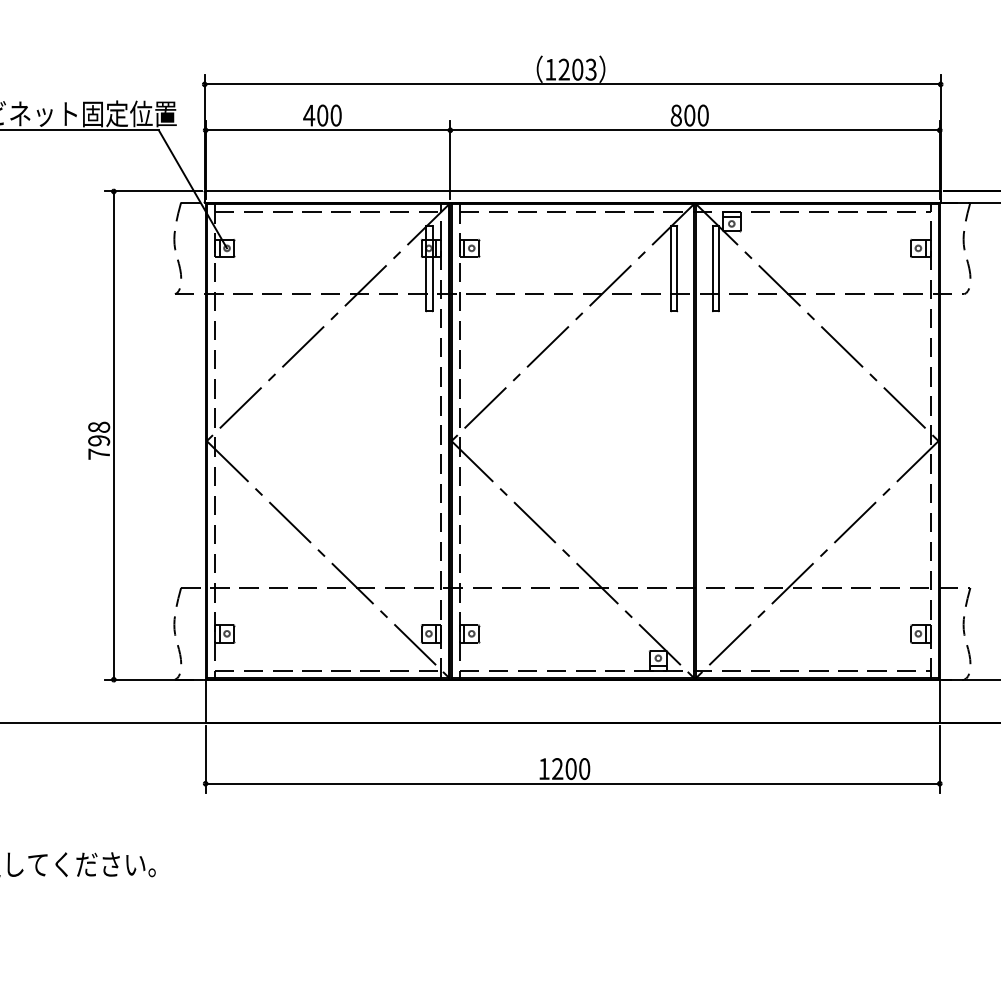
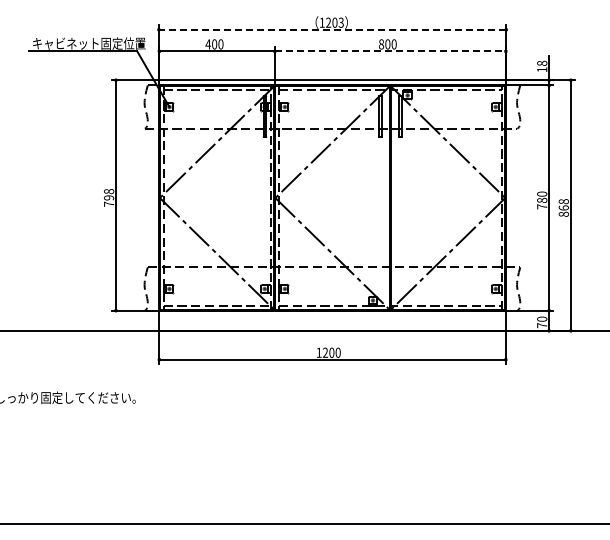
line: (572, 83) -> (332, 29), solid -> dashed
line: (695, 130) -> (390, 51), solid -> dashed

